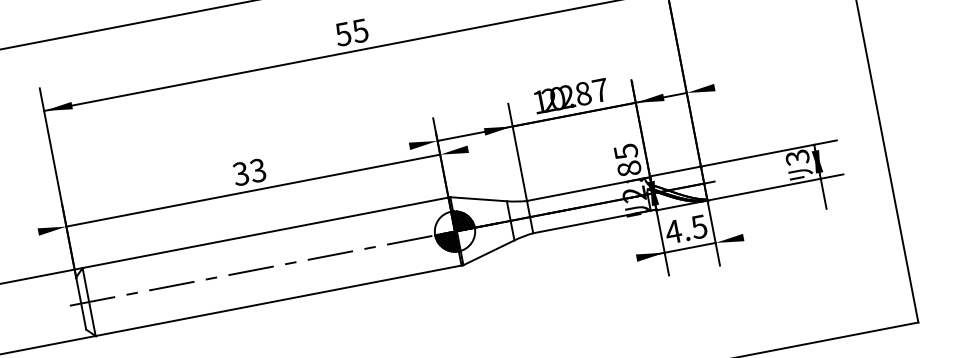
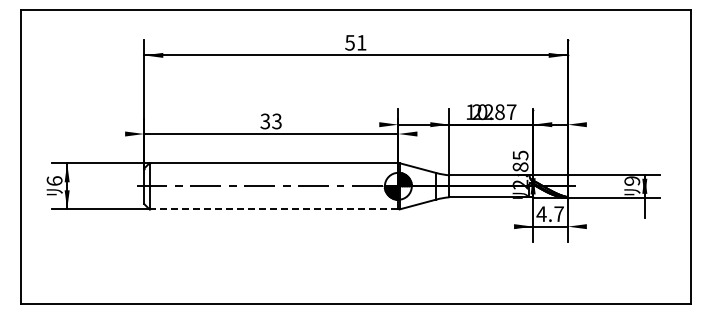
text: (360, 30) -> (361, 42), 55 -> 51
text: (797, 156) -> (632, 180), 3 -> 9
text: (698, 226) -> (558, 213), 4.5 -> 4.7
line: (277, 301) -> (273, 209), solid -> dashed

